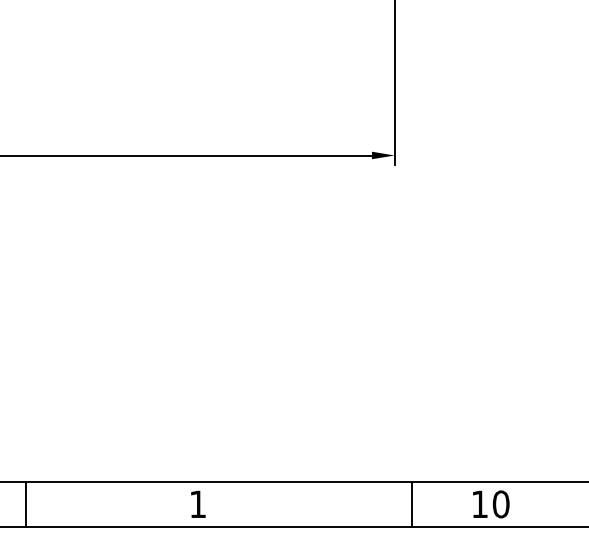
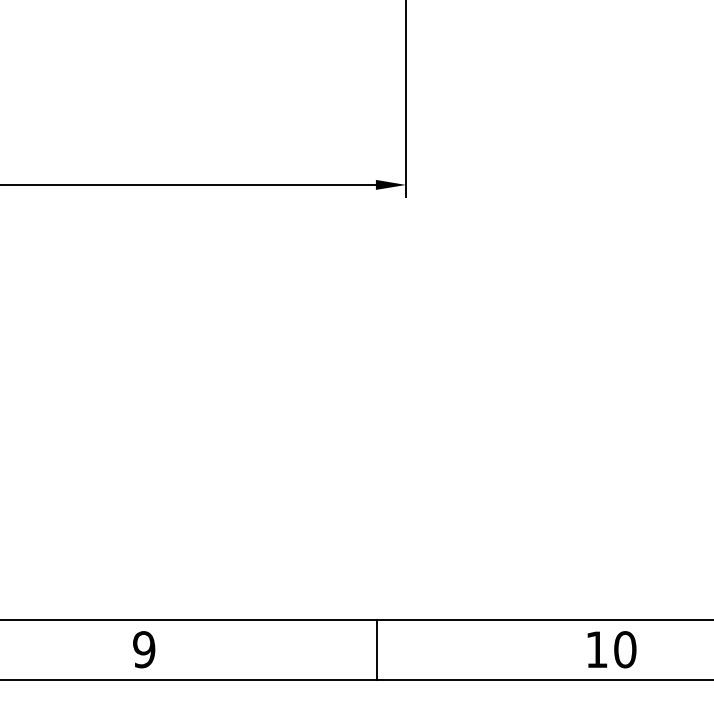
text: (197, 504) -> (143, 649), 1 -> 9
line: (411, 504) -> (376, 649), moved
text: (491, 504) -> (612, 649), moved

